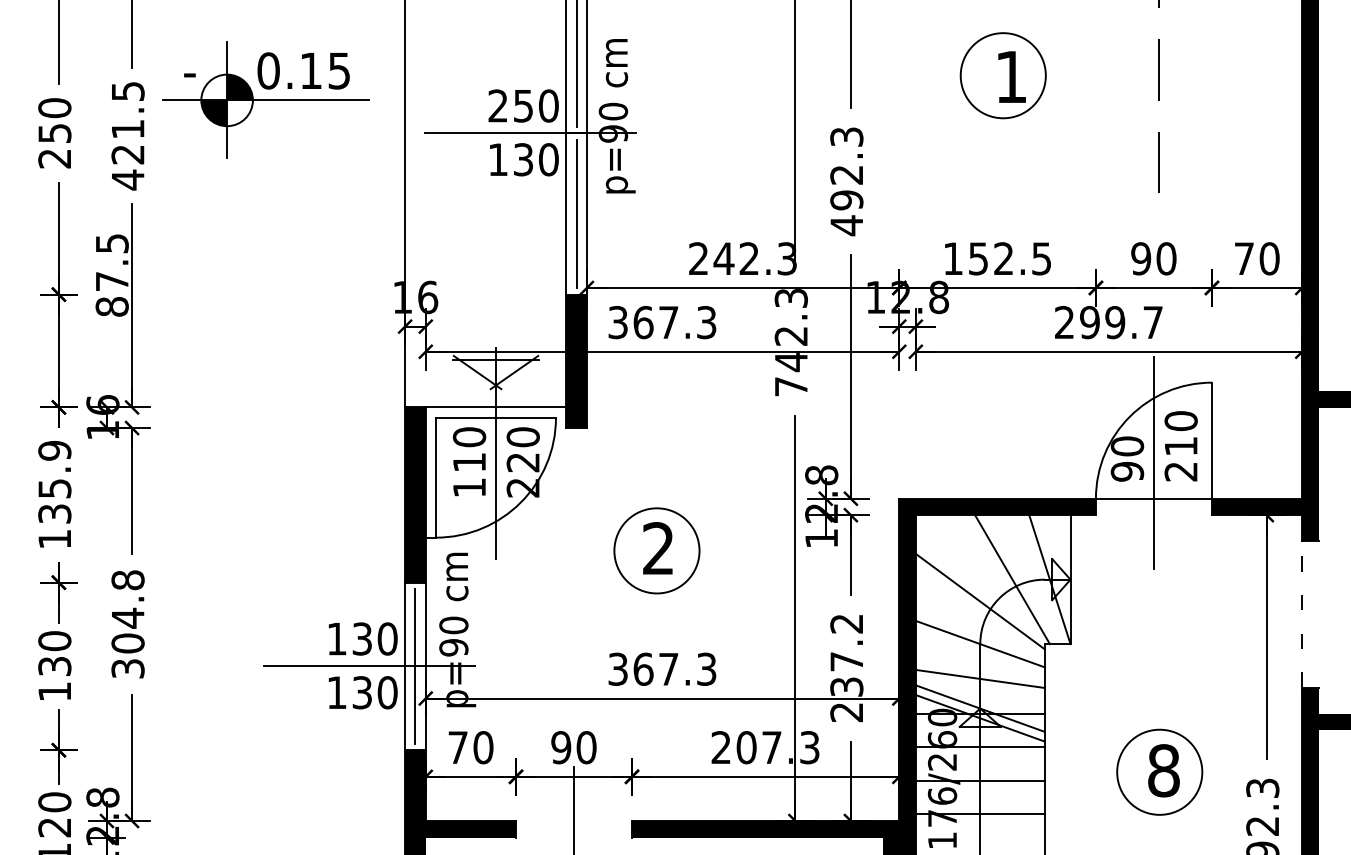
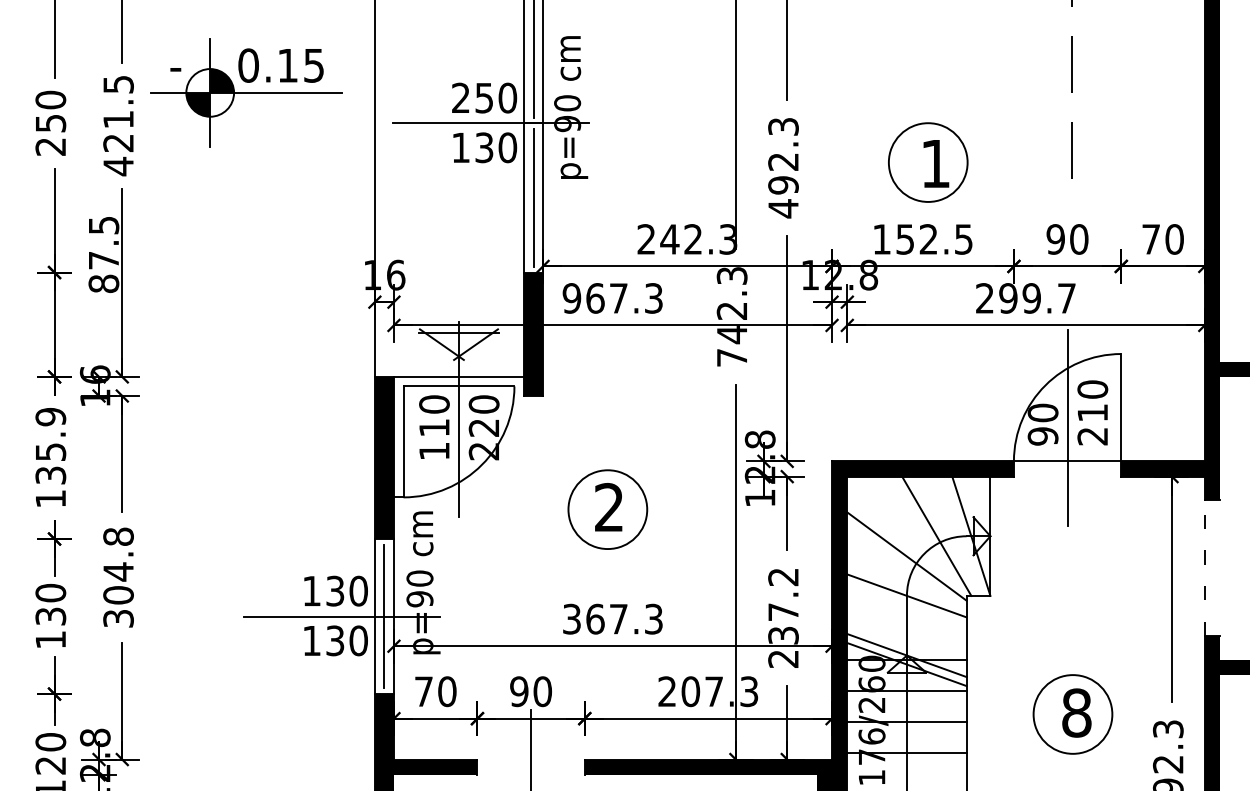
part: (1002, 75) -> (927, 162), moved
text: (618, 322) -> (572, 298), 367.3 -> 967.3
line: (979, 678) -> (906, 627), removed

